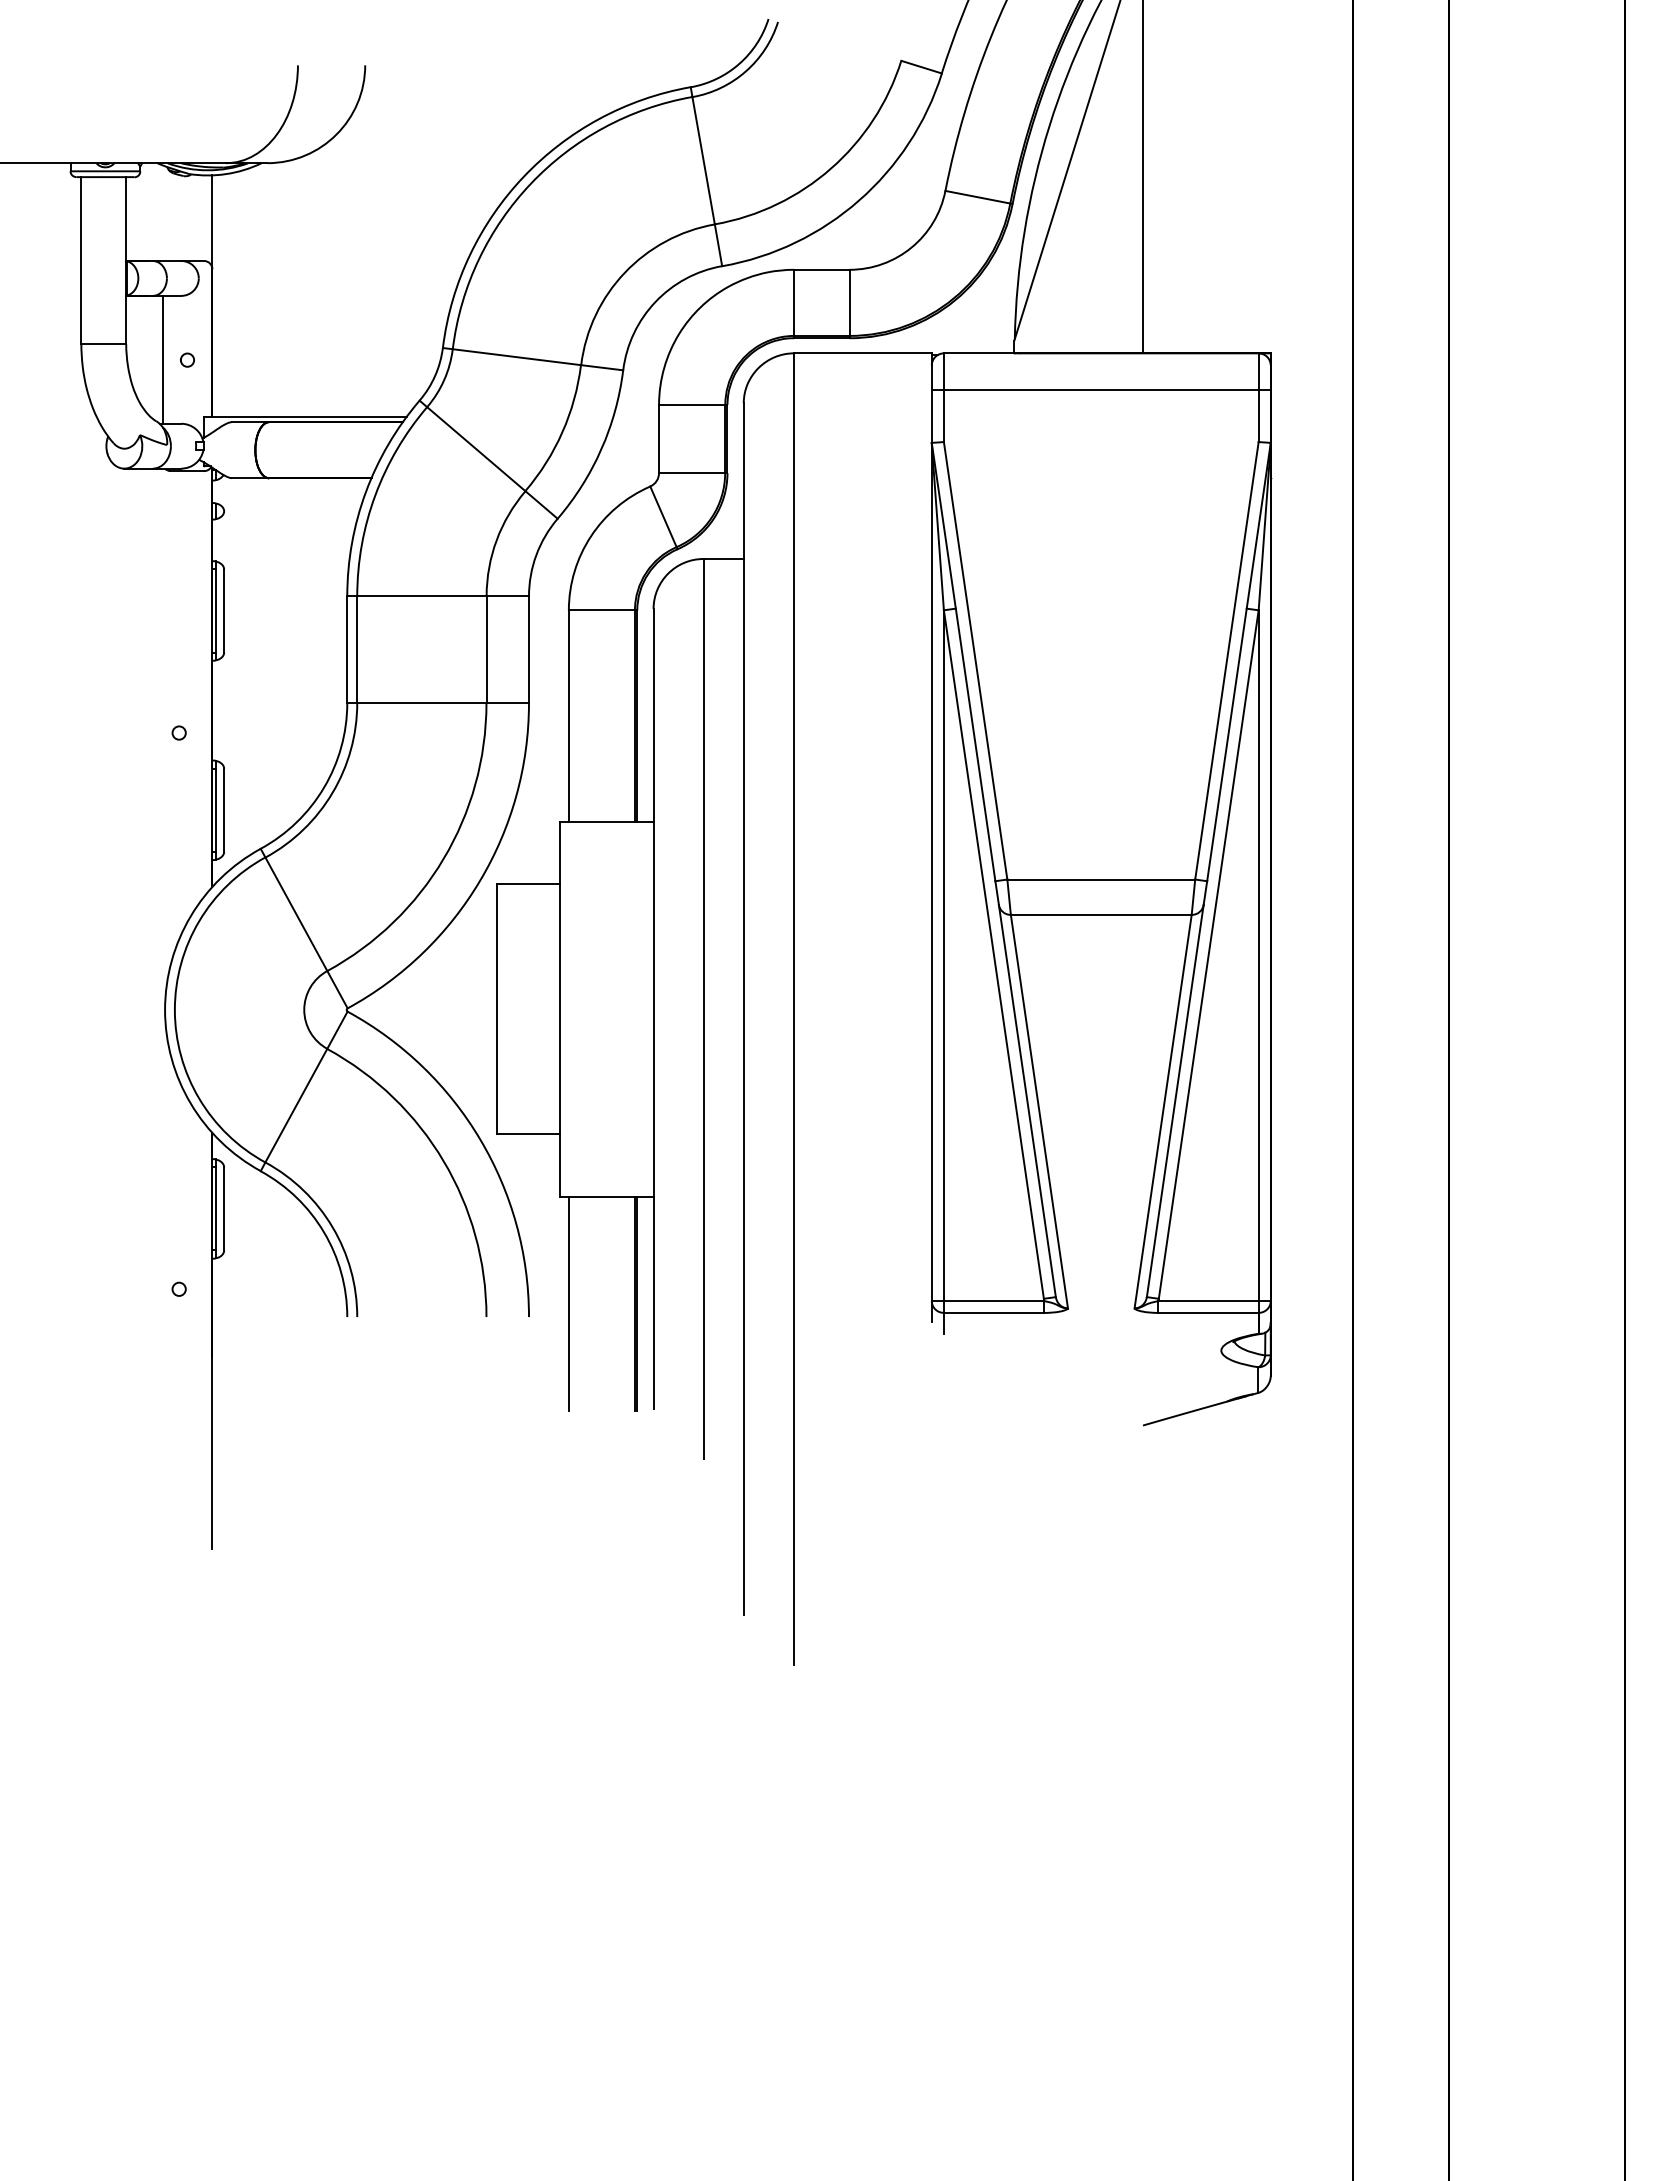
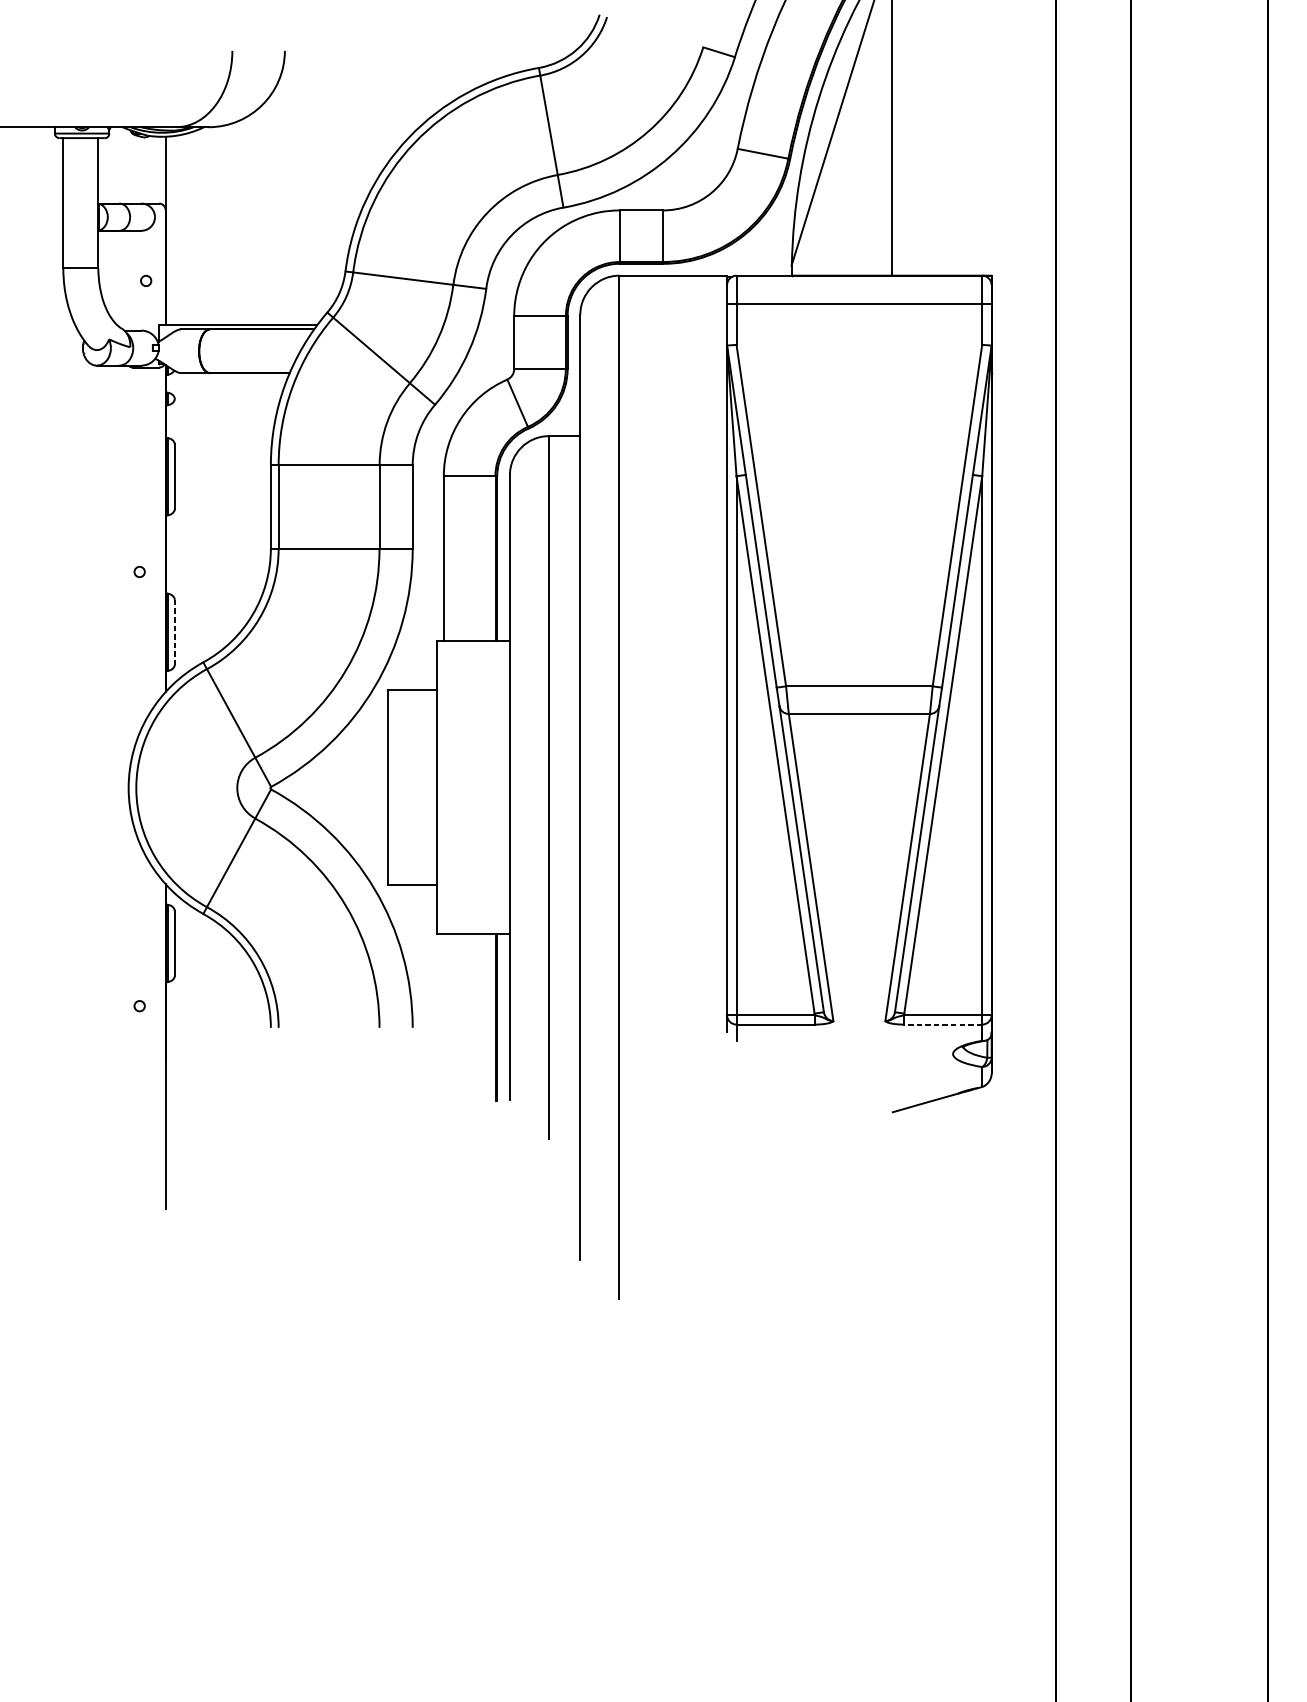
line: (162, 359) -> (126, 280), removed
line: (224, 810) -> (175, 632), solid -> dashed
line: (568, 1303) -> (443, 1017), removed
line: (1208, 1312) -> (943, 1024), solid -> dashed

